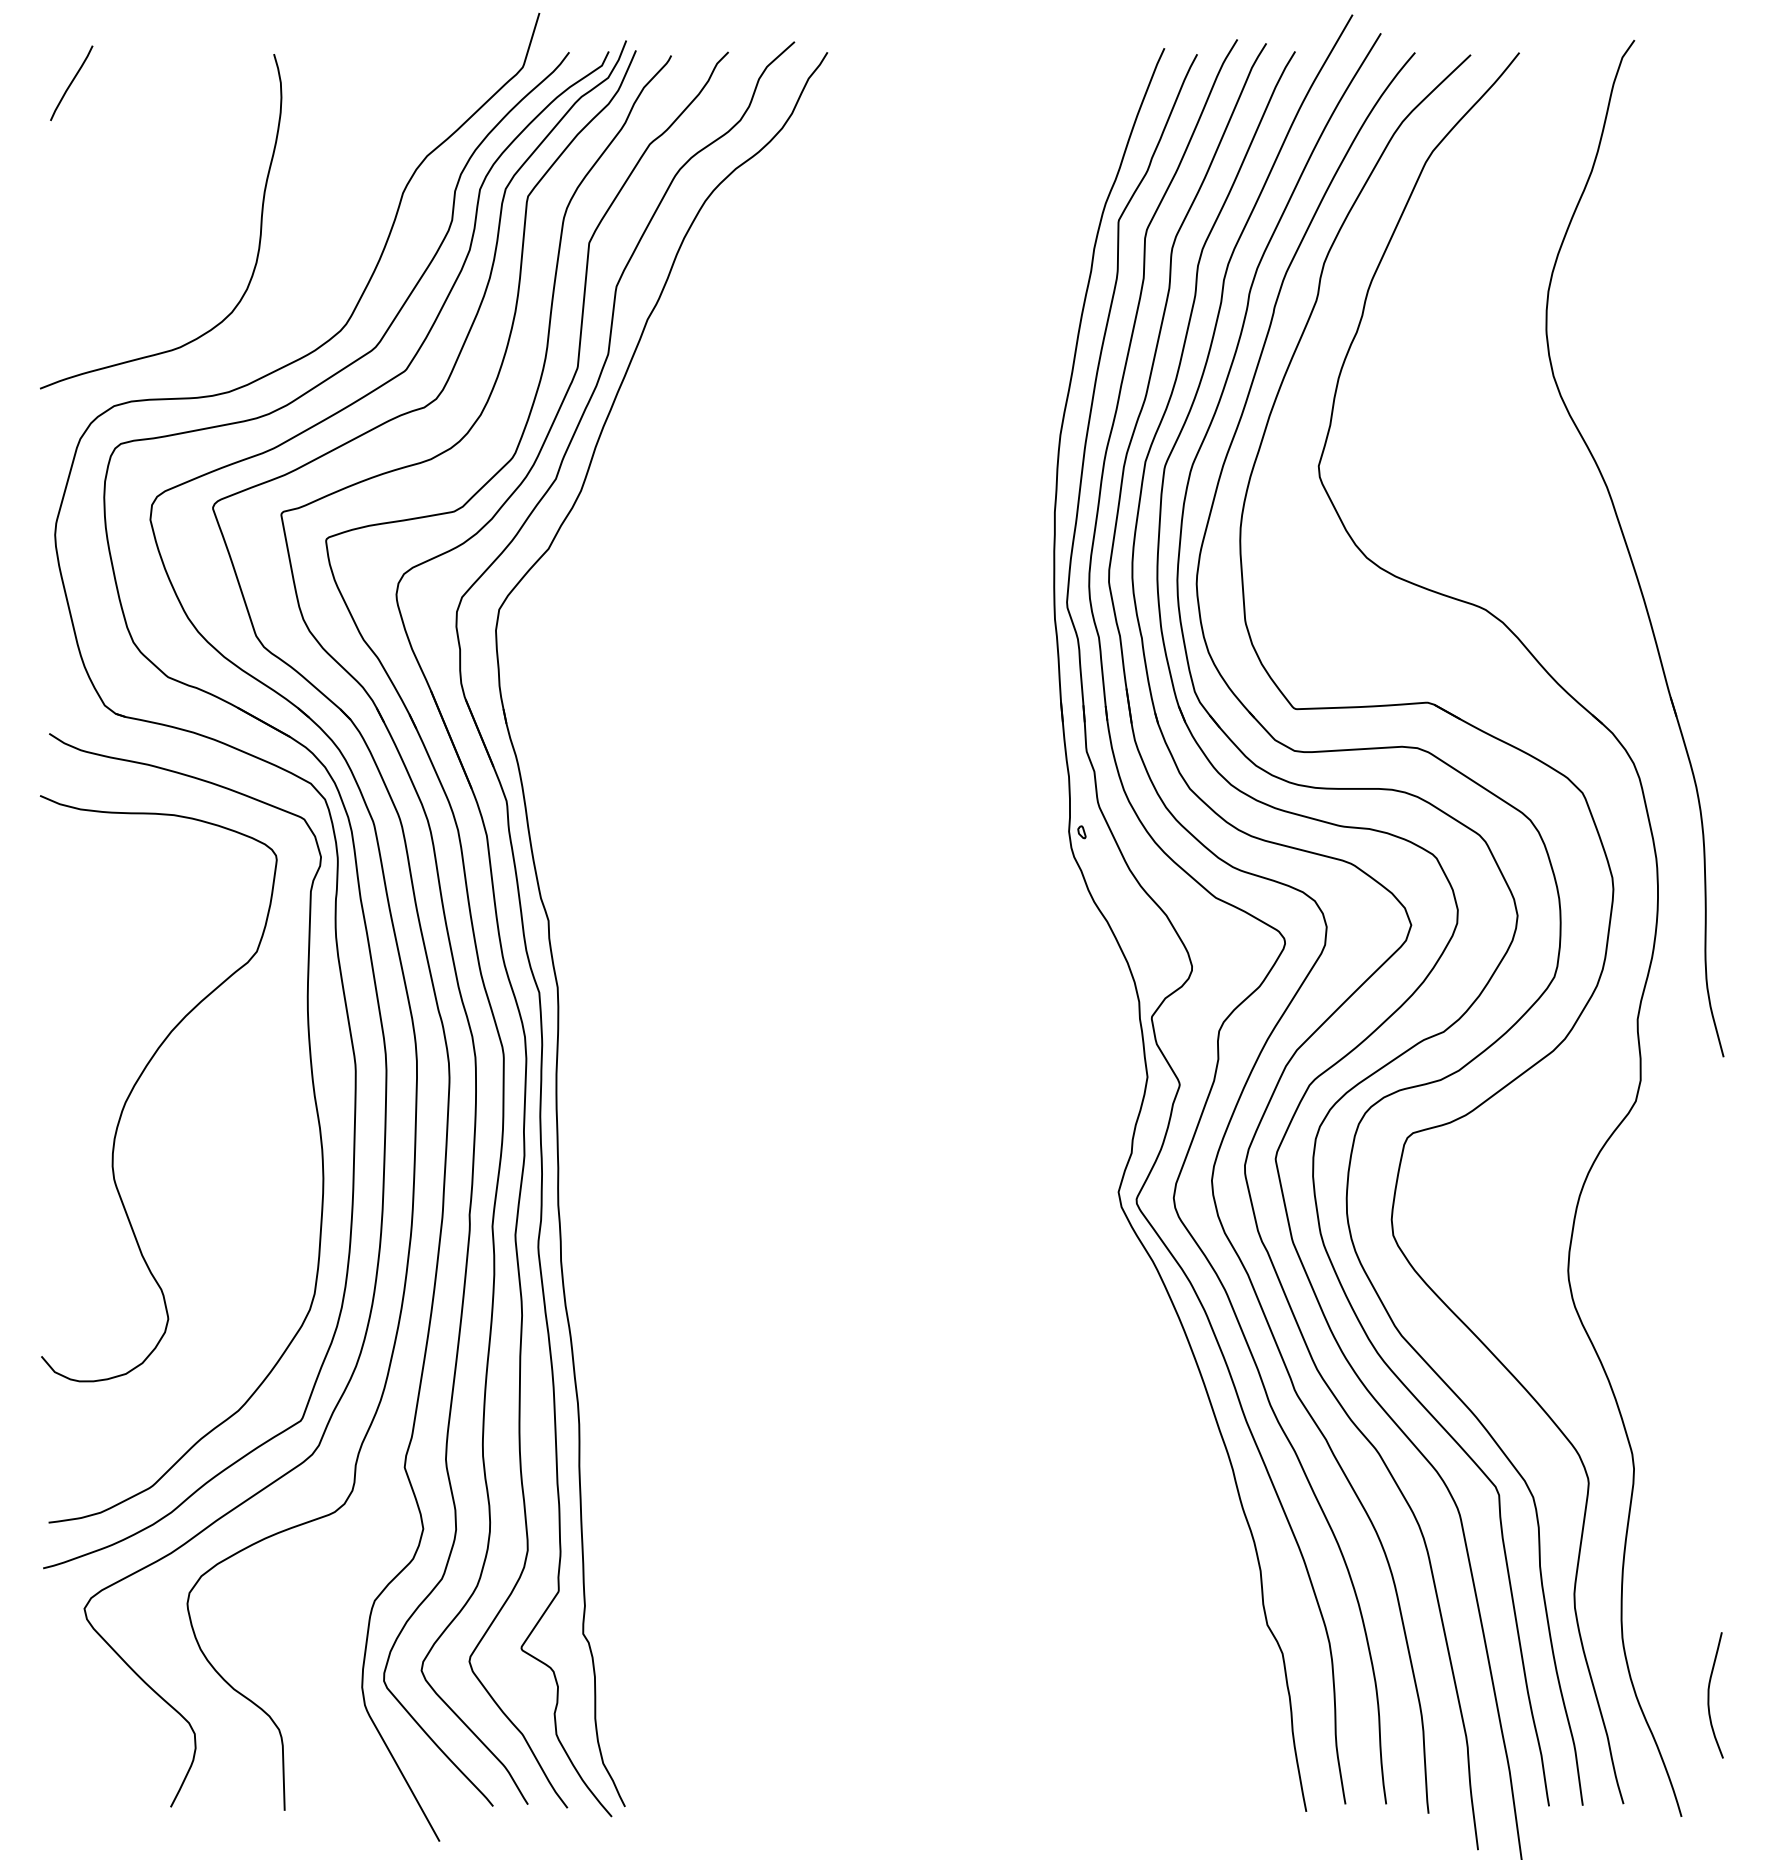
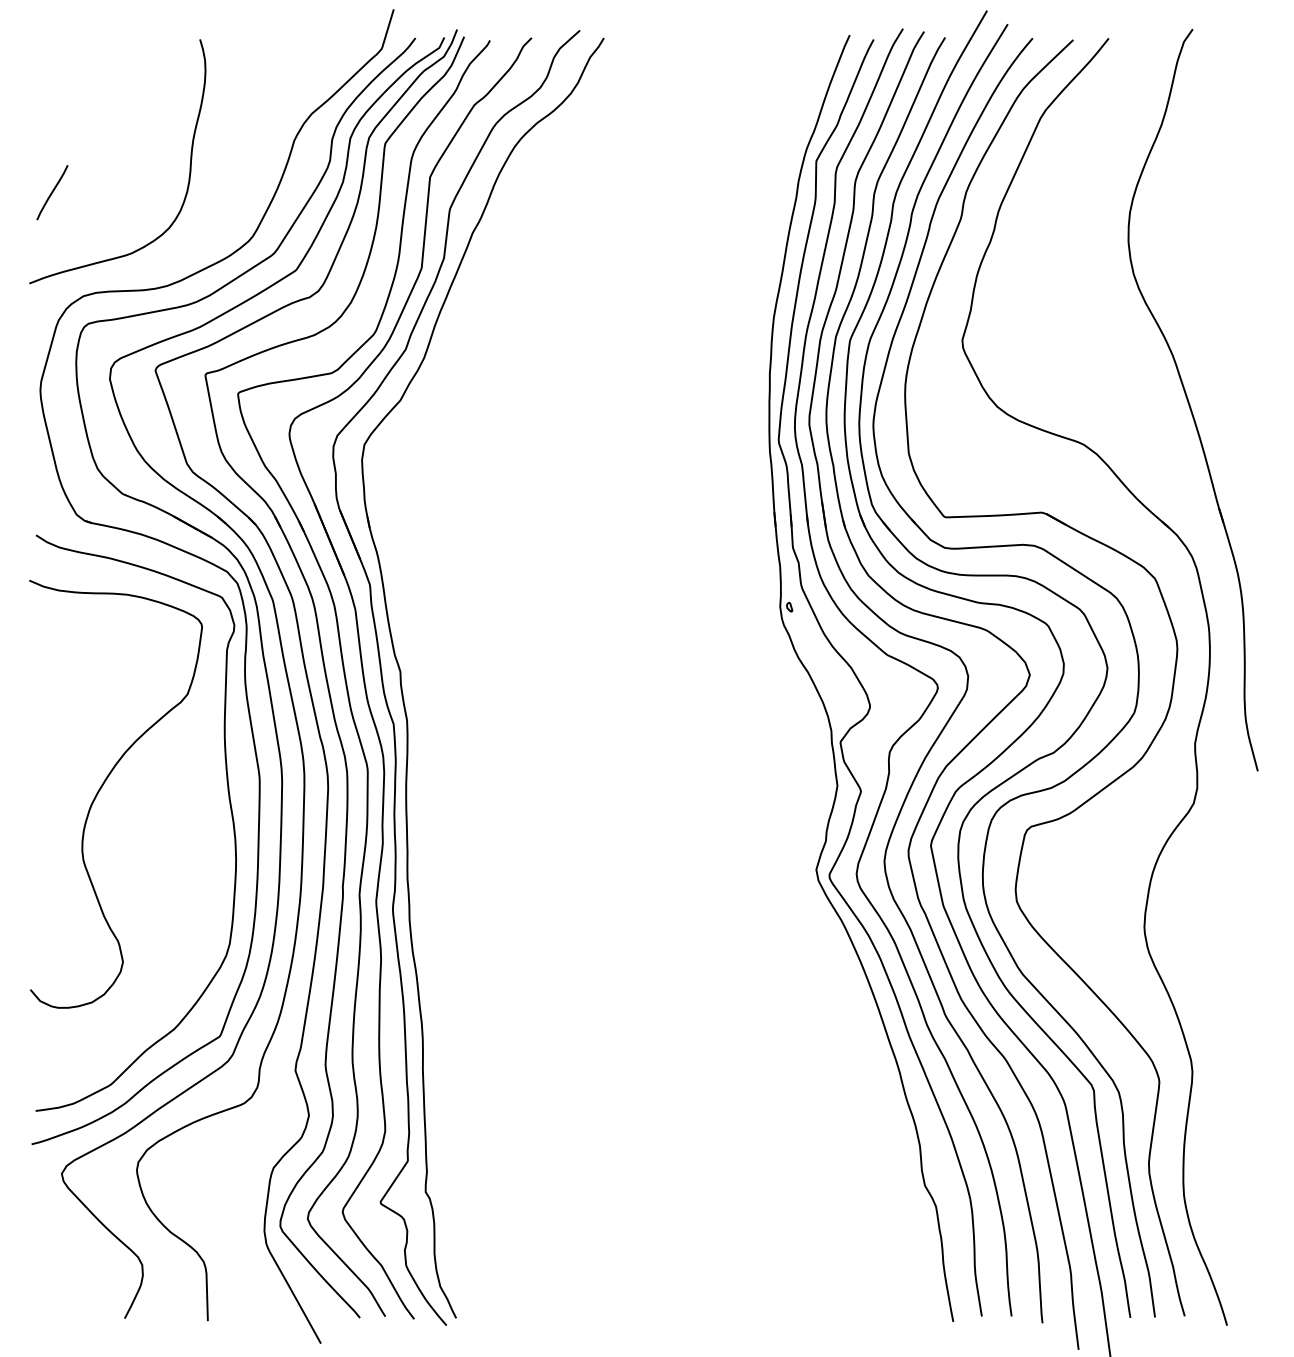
line: (71, 83) -> (52, 192), moved
curve: (1709, 1696) -> (1247, 1237), removed

